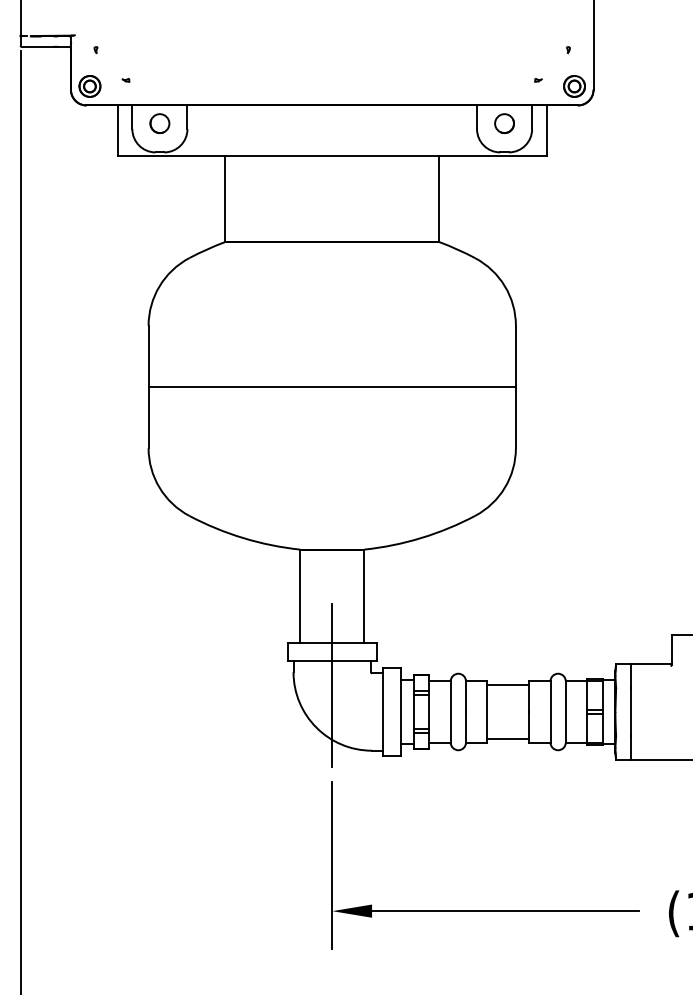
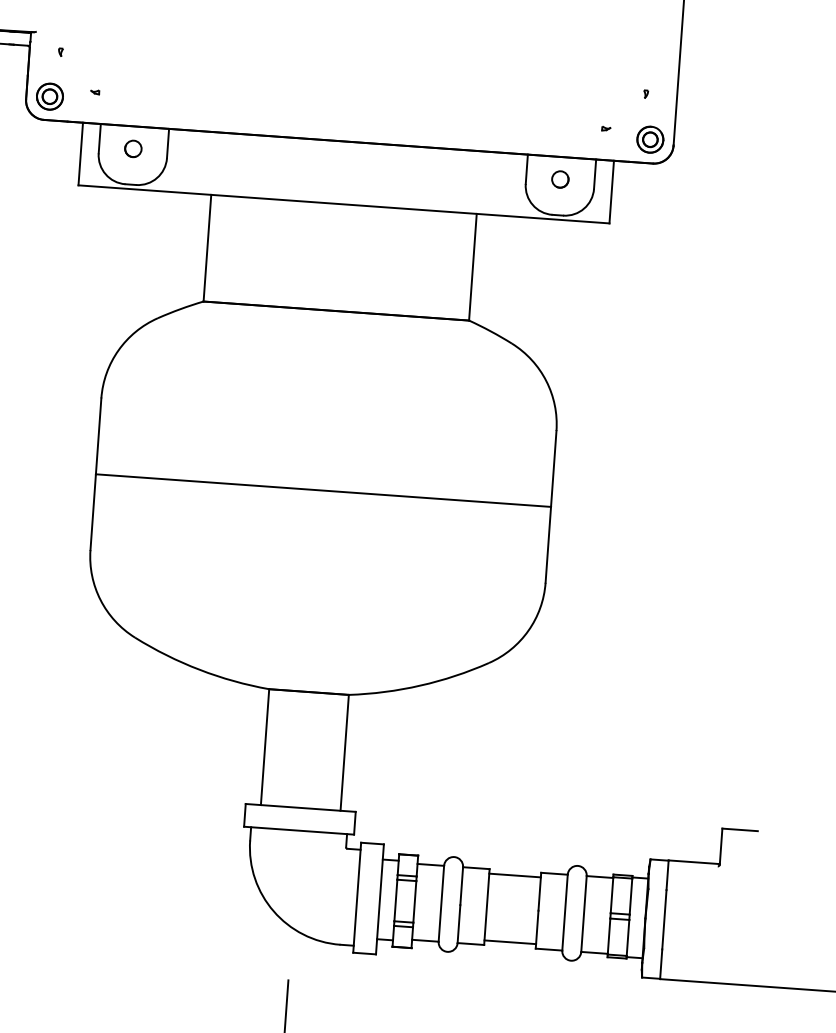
part: (159, 123) -> (132, 148), size x0.7
circle: (504, 123) -> (560, 179), size x0.7
line: (332, 685) -> (297, 860), removed

